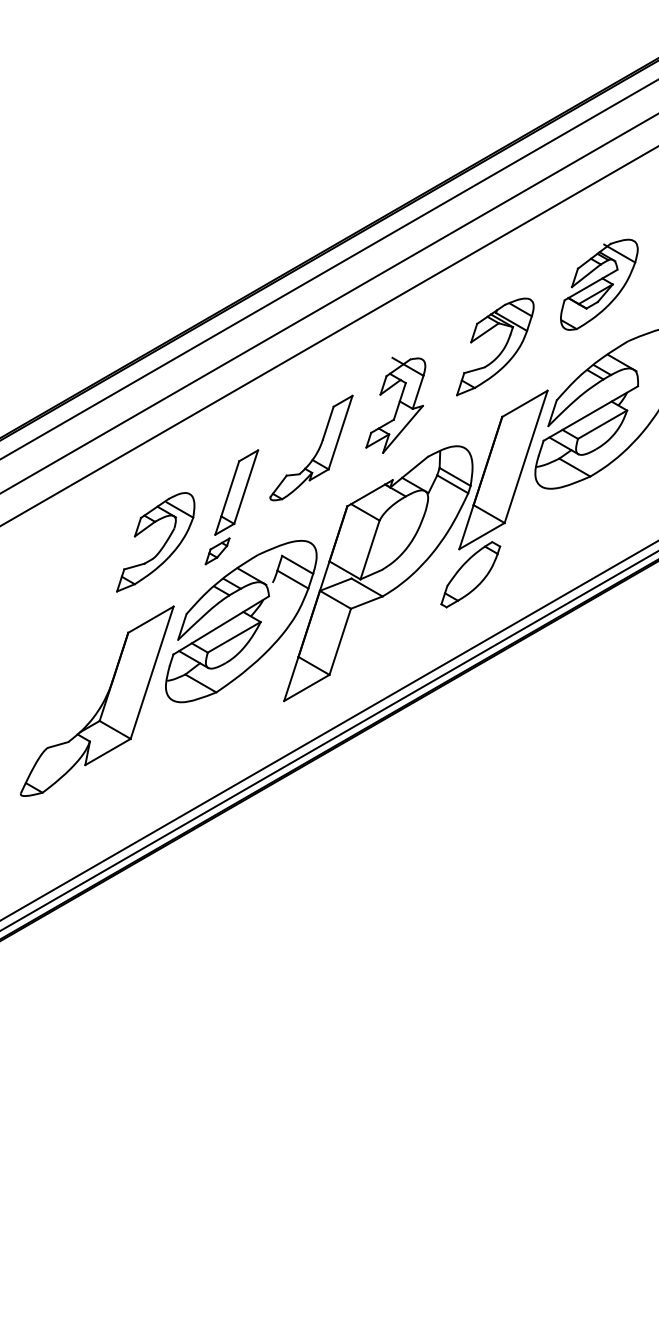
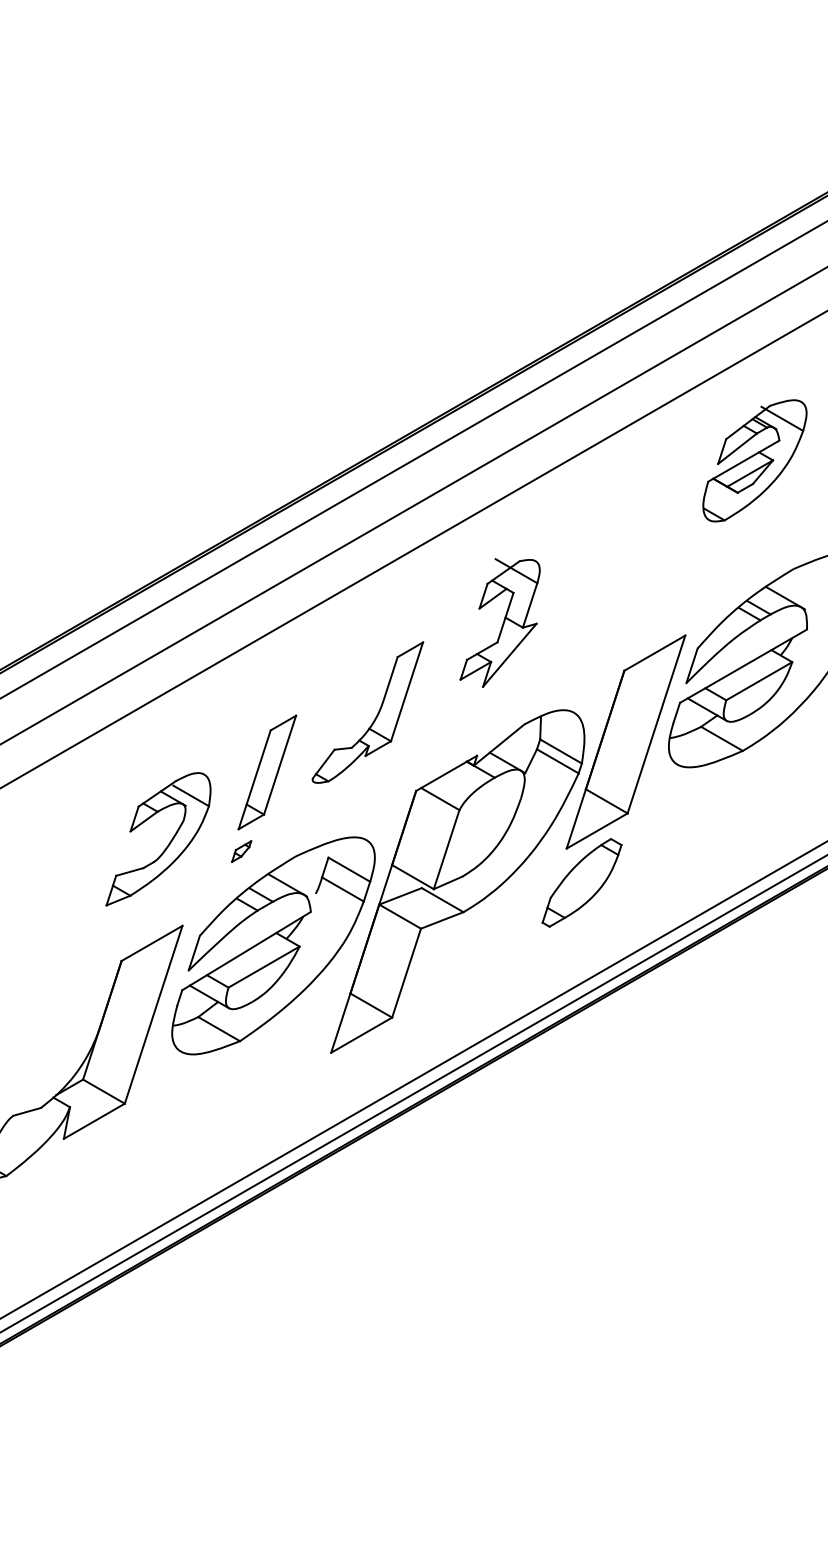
part: (599, 284) -> (755, 460), moved
part: (501, 350) -> (623, 581), removed
part: (395, 404) -> (499, 621), moved
part: (217, 551) -> (241, 851), size x0.6

